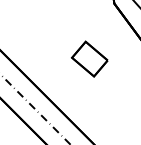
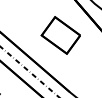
part: (89, 59) -> (60, 35), size x1.67

